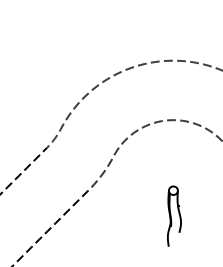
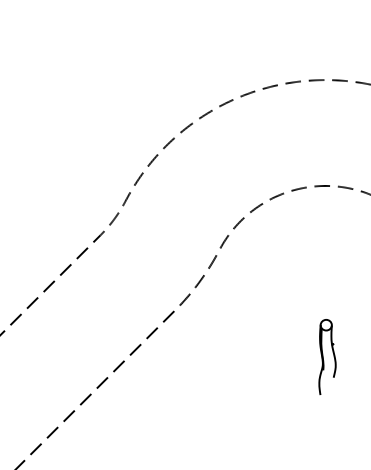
part: (174, 215) -> (327, 355), size x0.7

